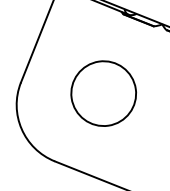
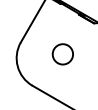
circle: (102, 94) -> (62, 54), size x0.6

